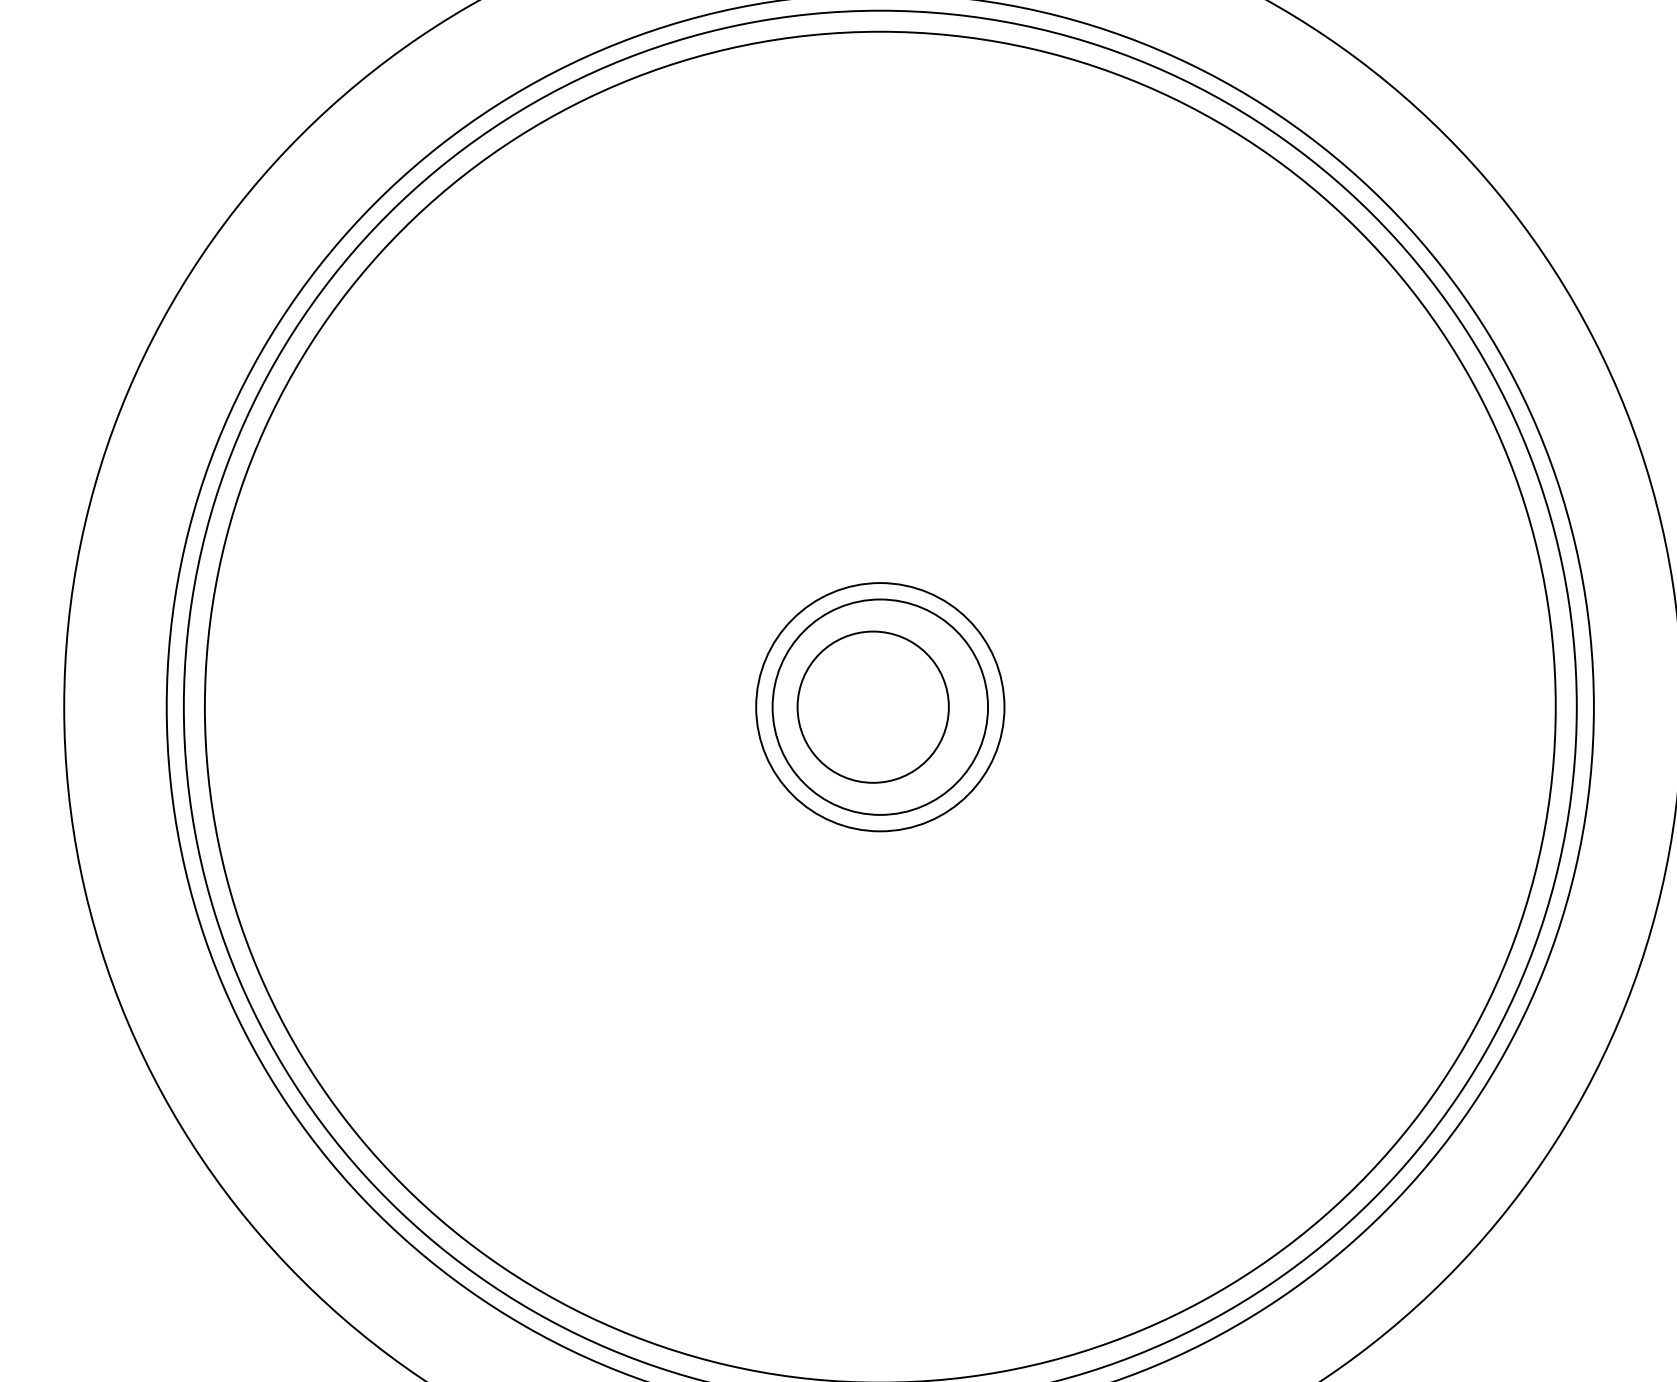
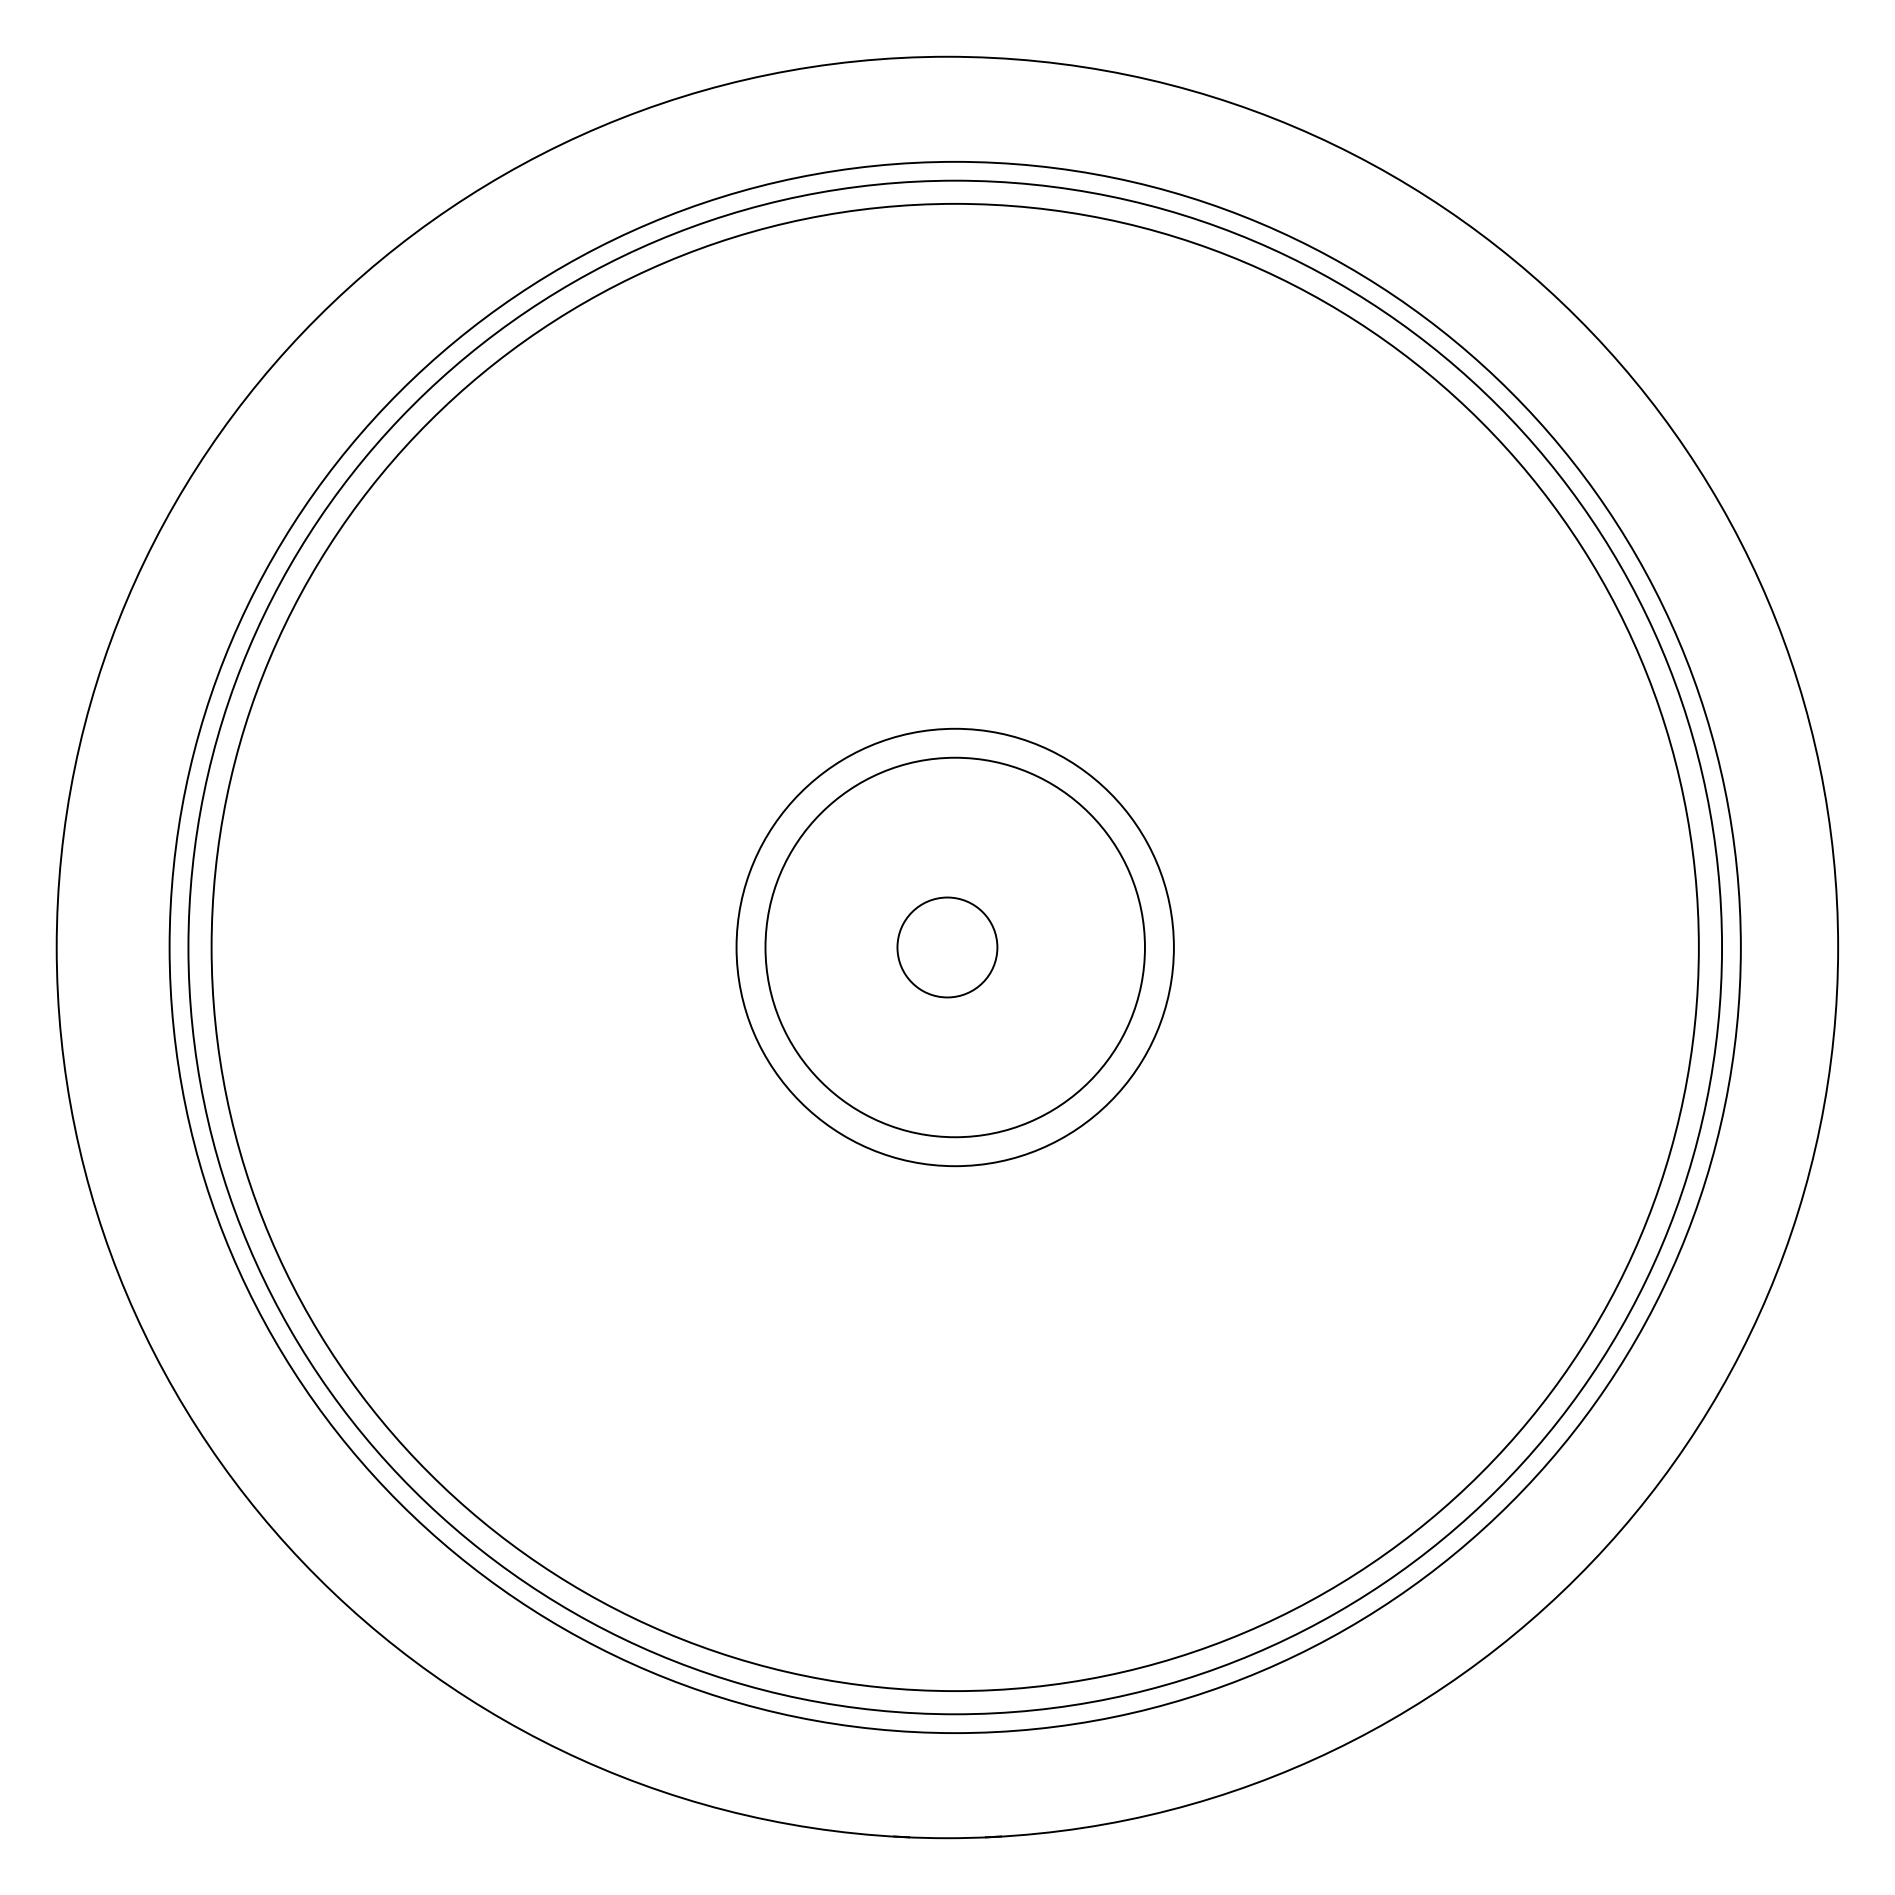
circle: (873, 707) -> (947, 947), size x0.6
circle: (879, 707) -> (954, 947), size x1.6
circle: (879, 707) -> (954, 947), size x1.6

